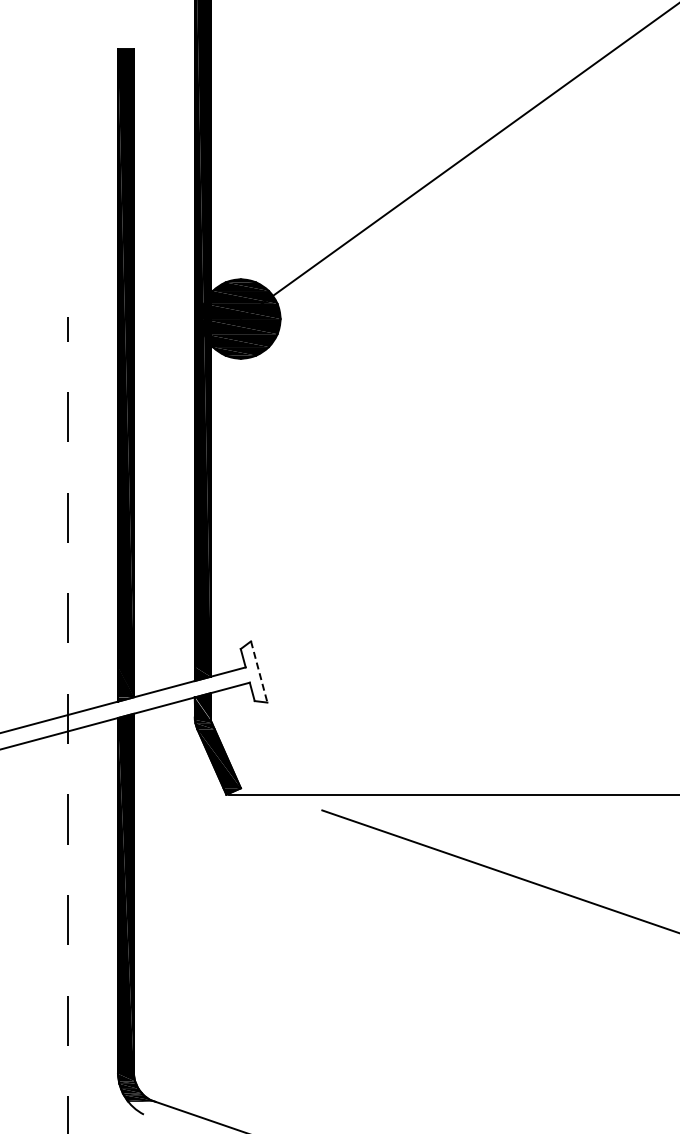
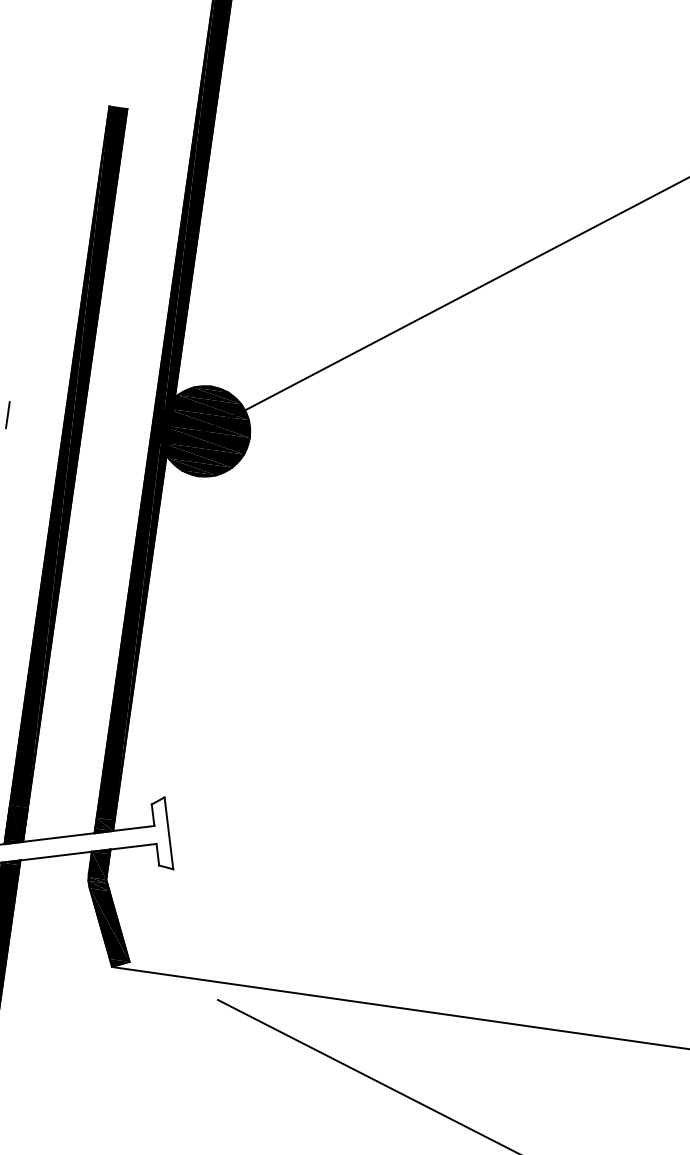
line: (259, 671) -> (169, 832), dashed -> solid

